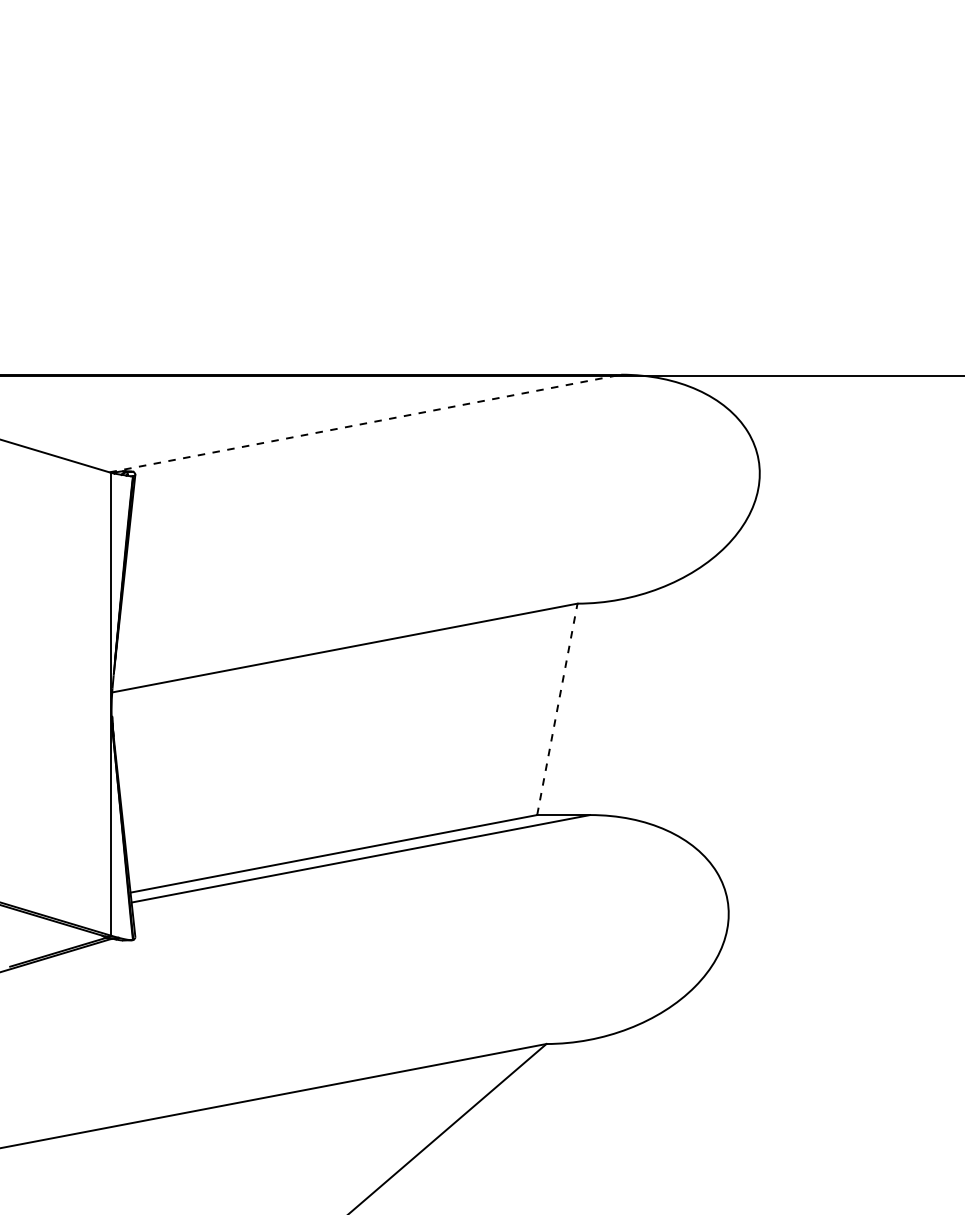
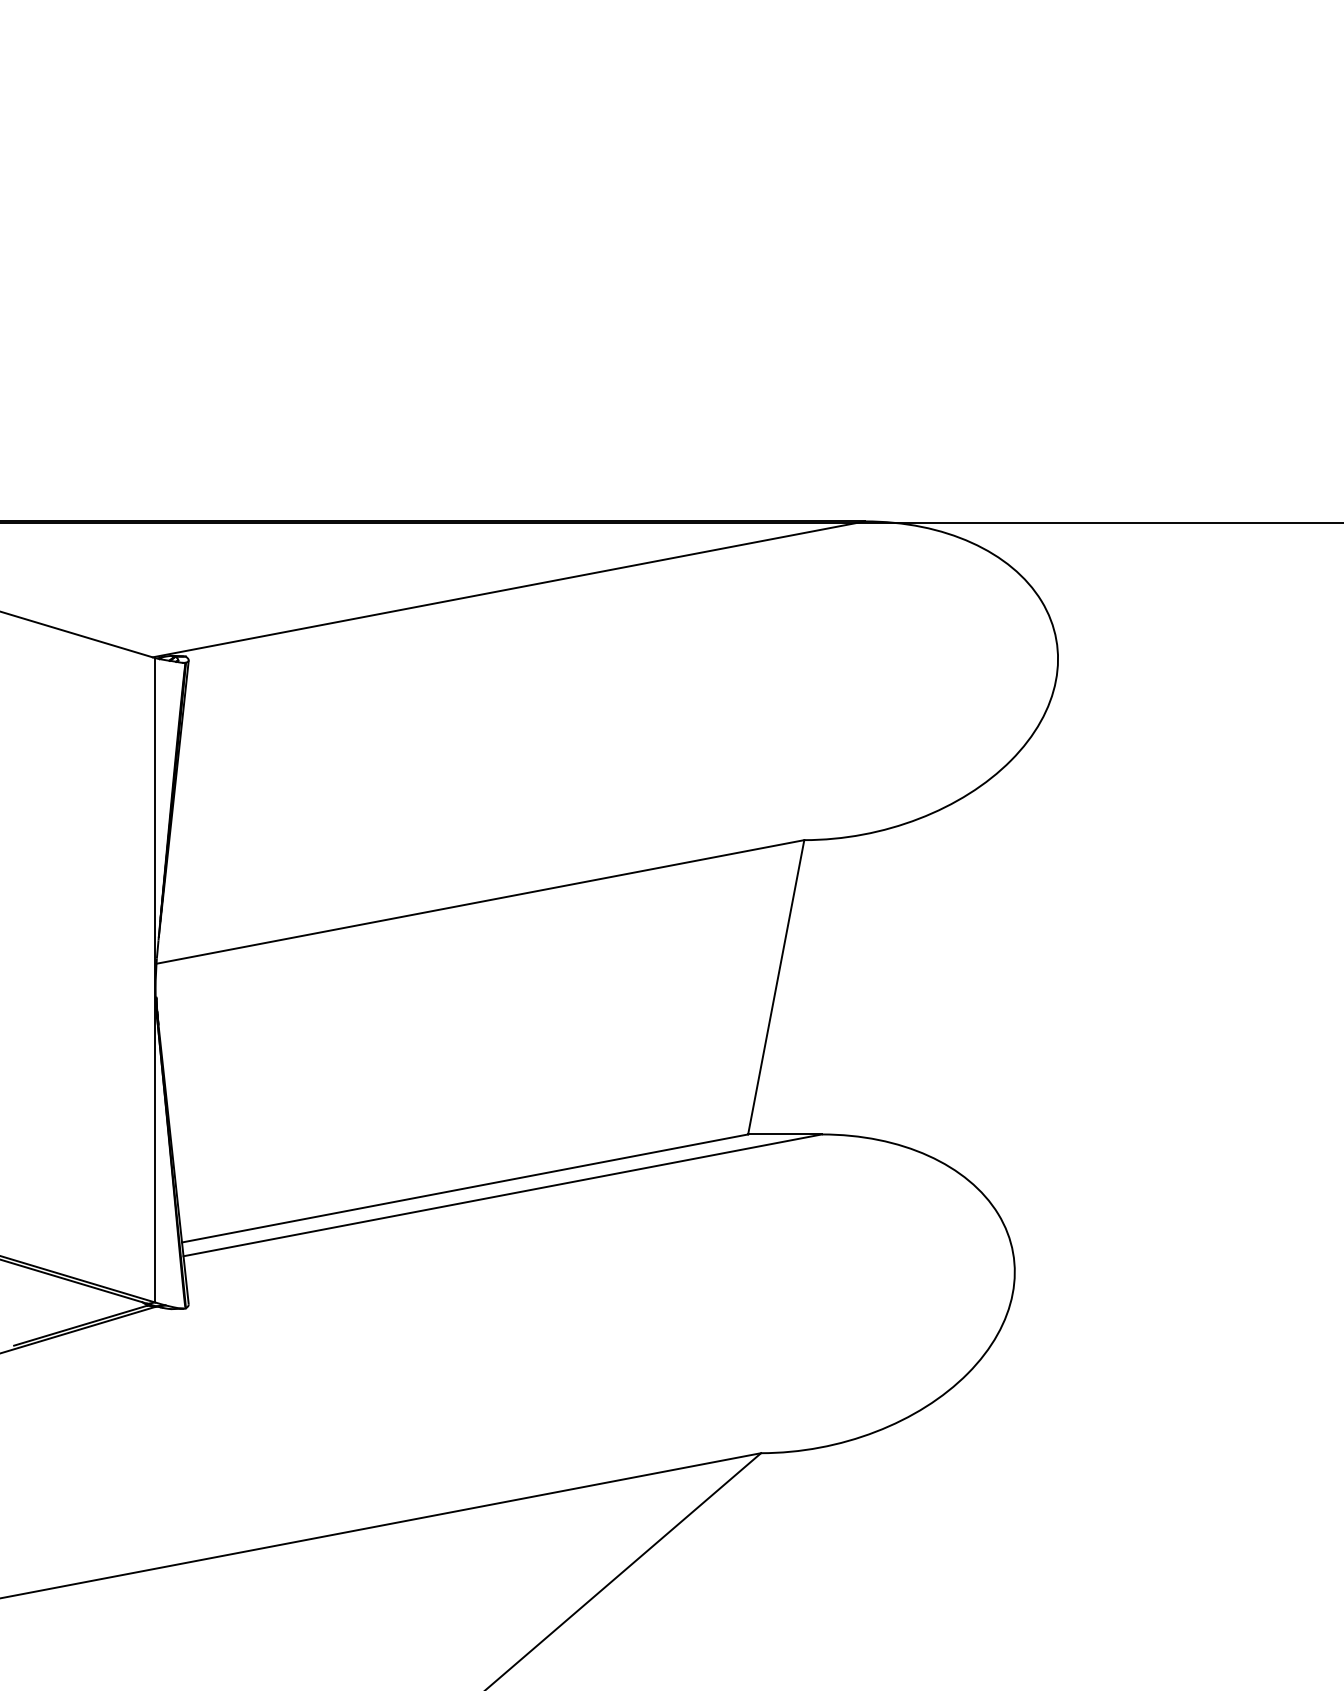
line: (365, 423) -> (508, 589), dashed -> solid
line: (557, 709) -> (776, 987), dashed -> solid

